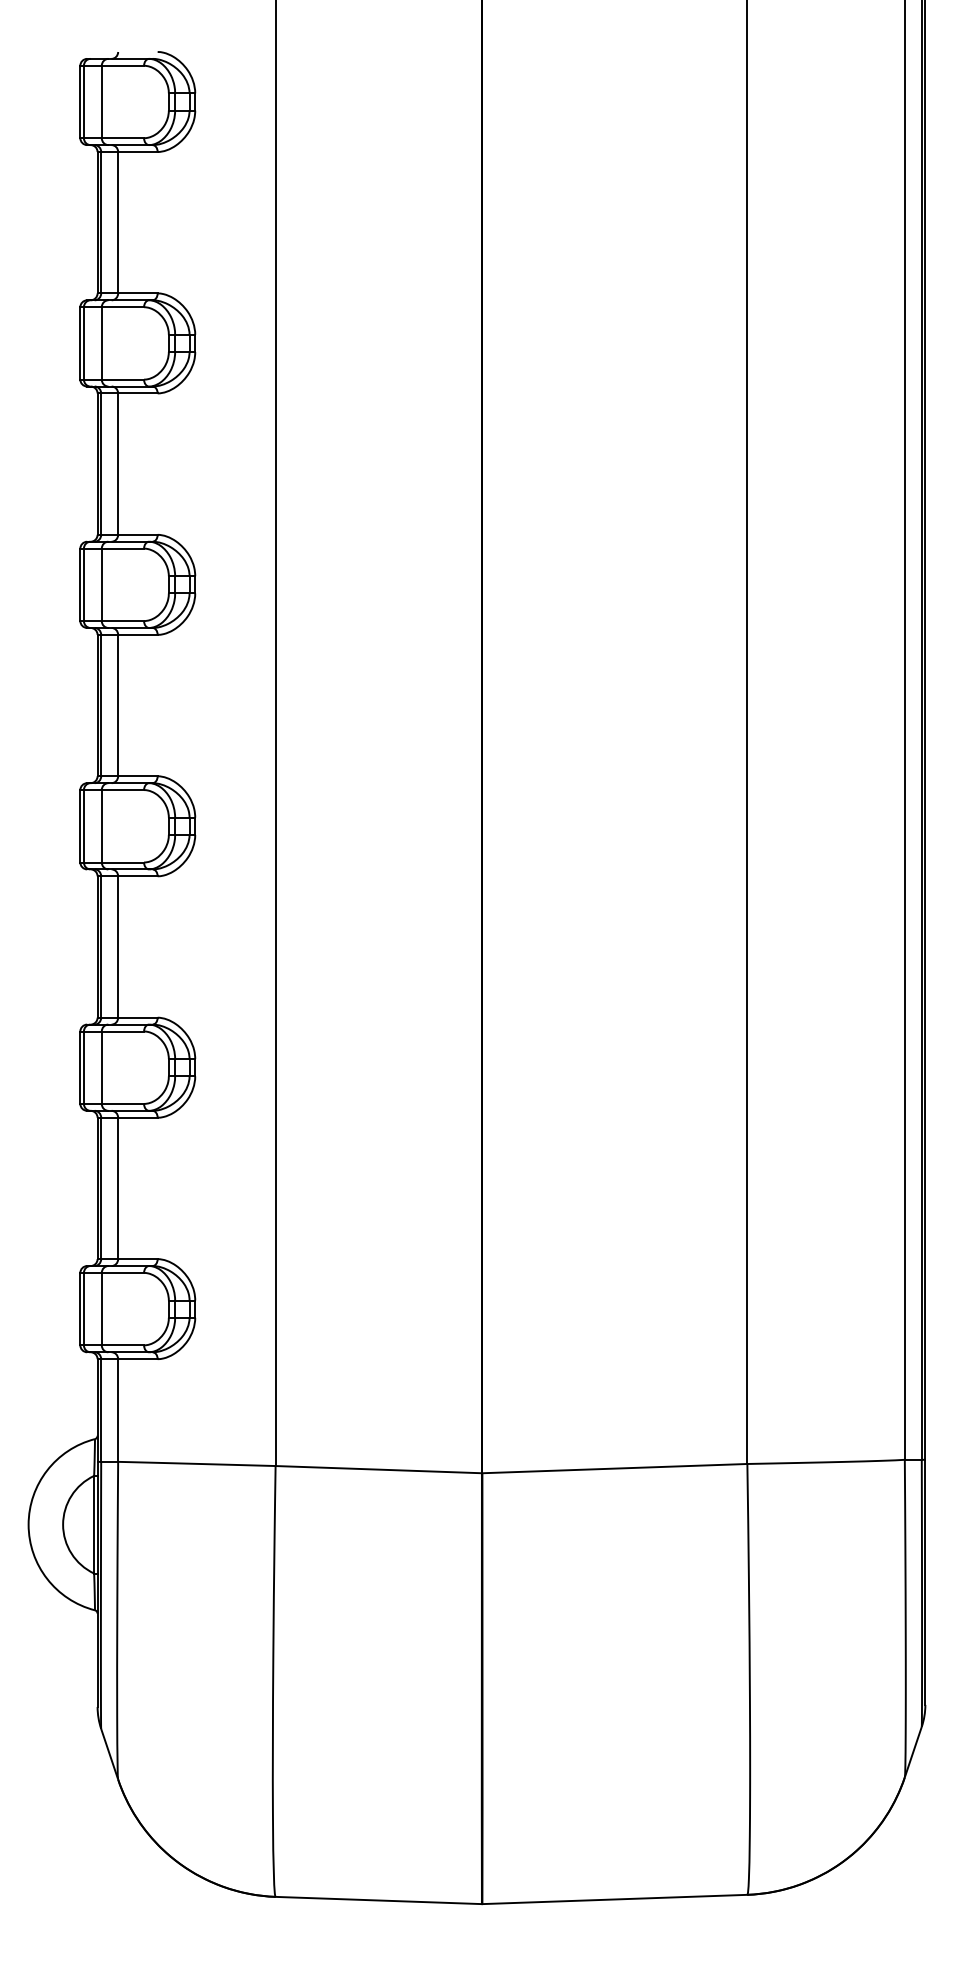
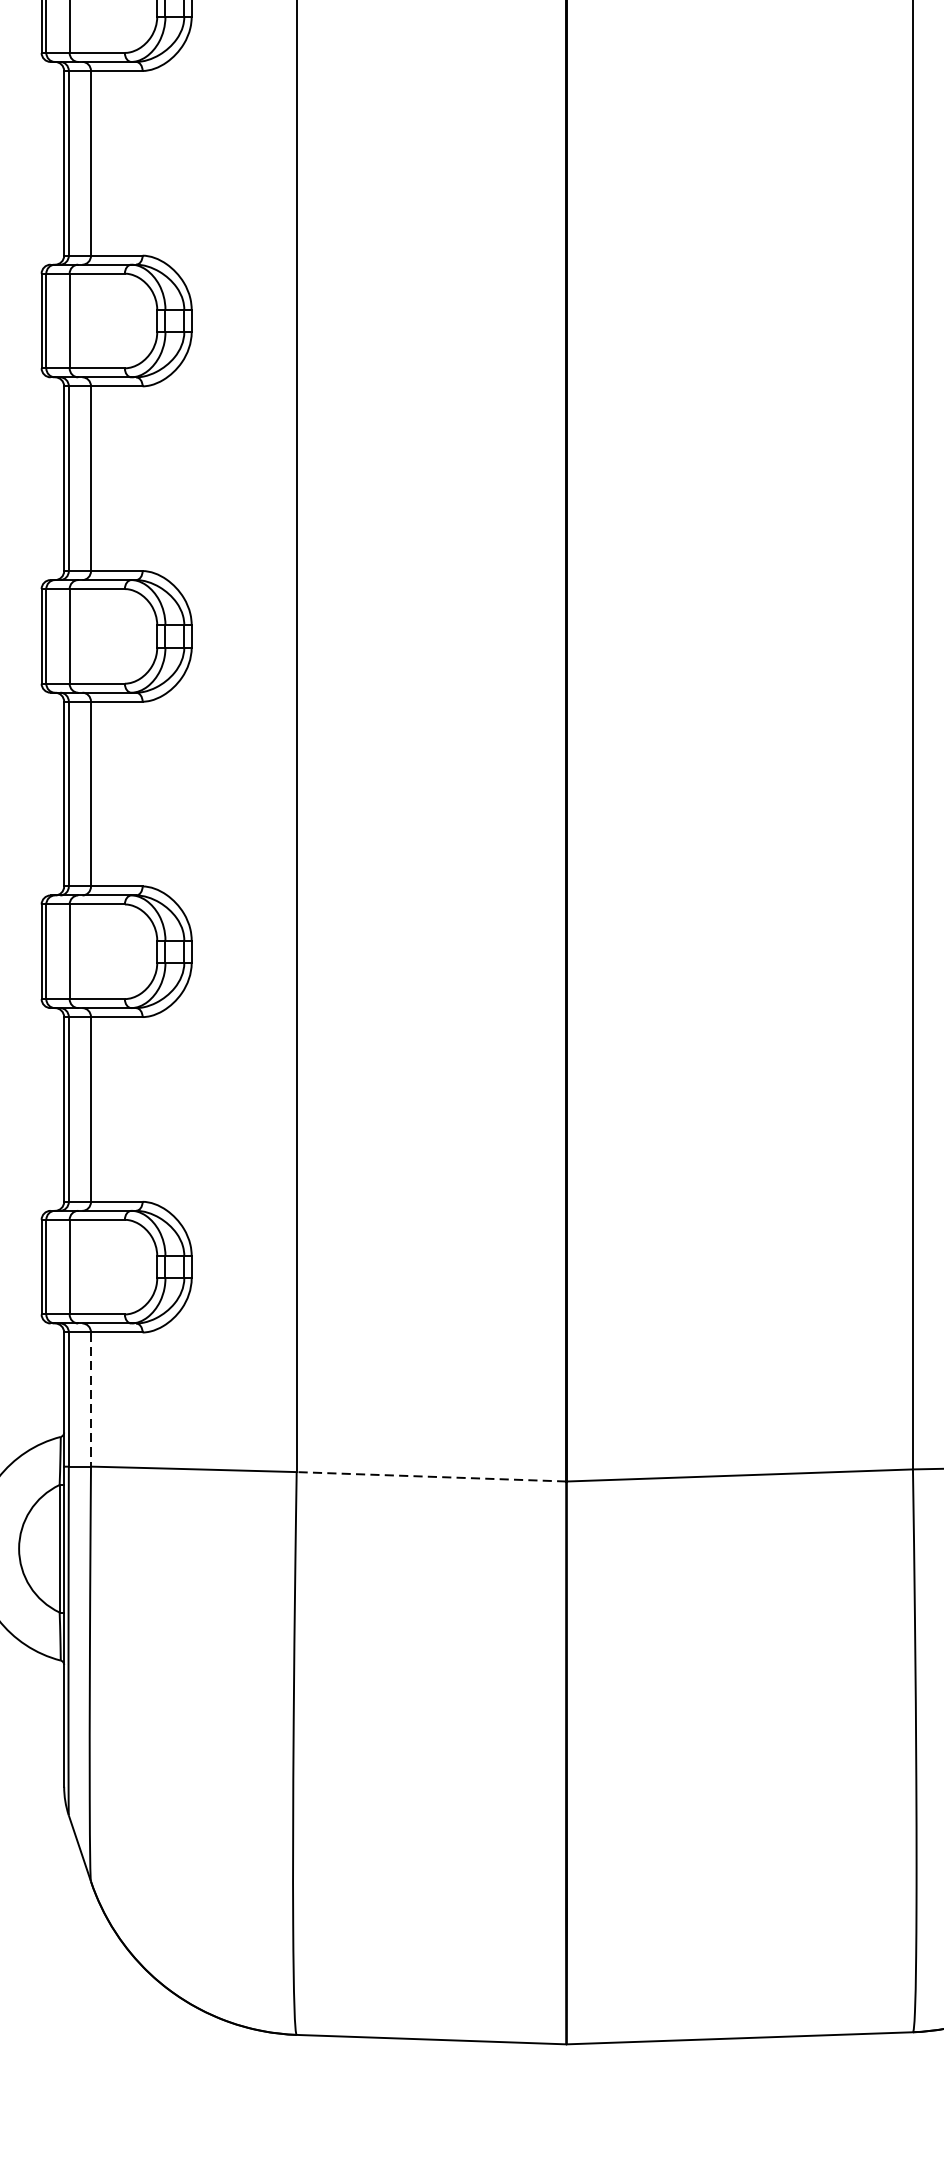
line: (118, 1411) -> (91, 1400), solid -> dashed
line: (378, 1469) -> (431, 1476), solid -> dashed

